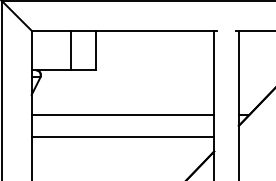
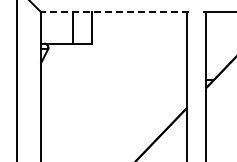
line: (123, 31) -> (114, 12), solid -> dashed
line: (122, 115) -> (113, 79), removed
line: (122, 137) -> (113, 97), removed

